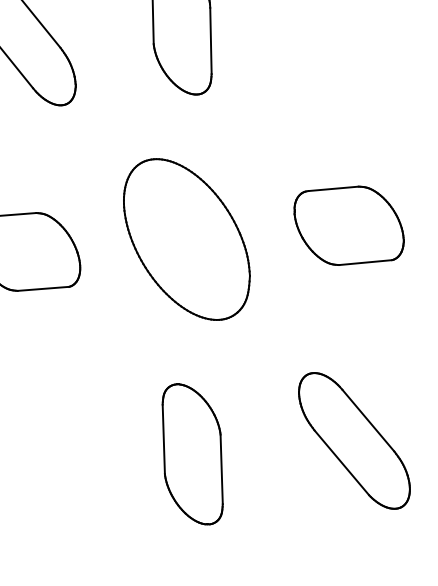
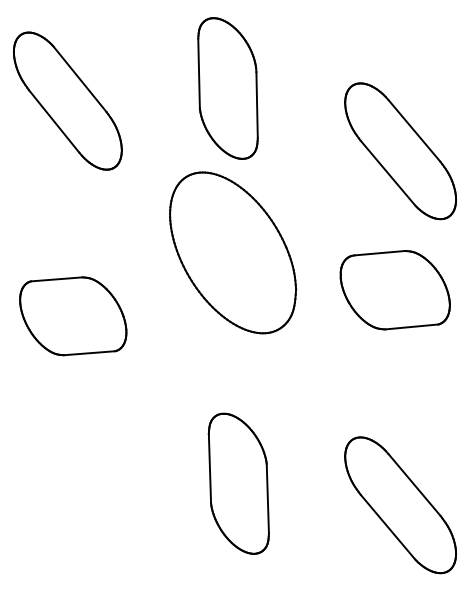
part: (354, 87) -> (400, 151), added
part: (187, 239) -> (233, 252), moved
part: (192, 454) -> (238, 483), moved

